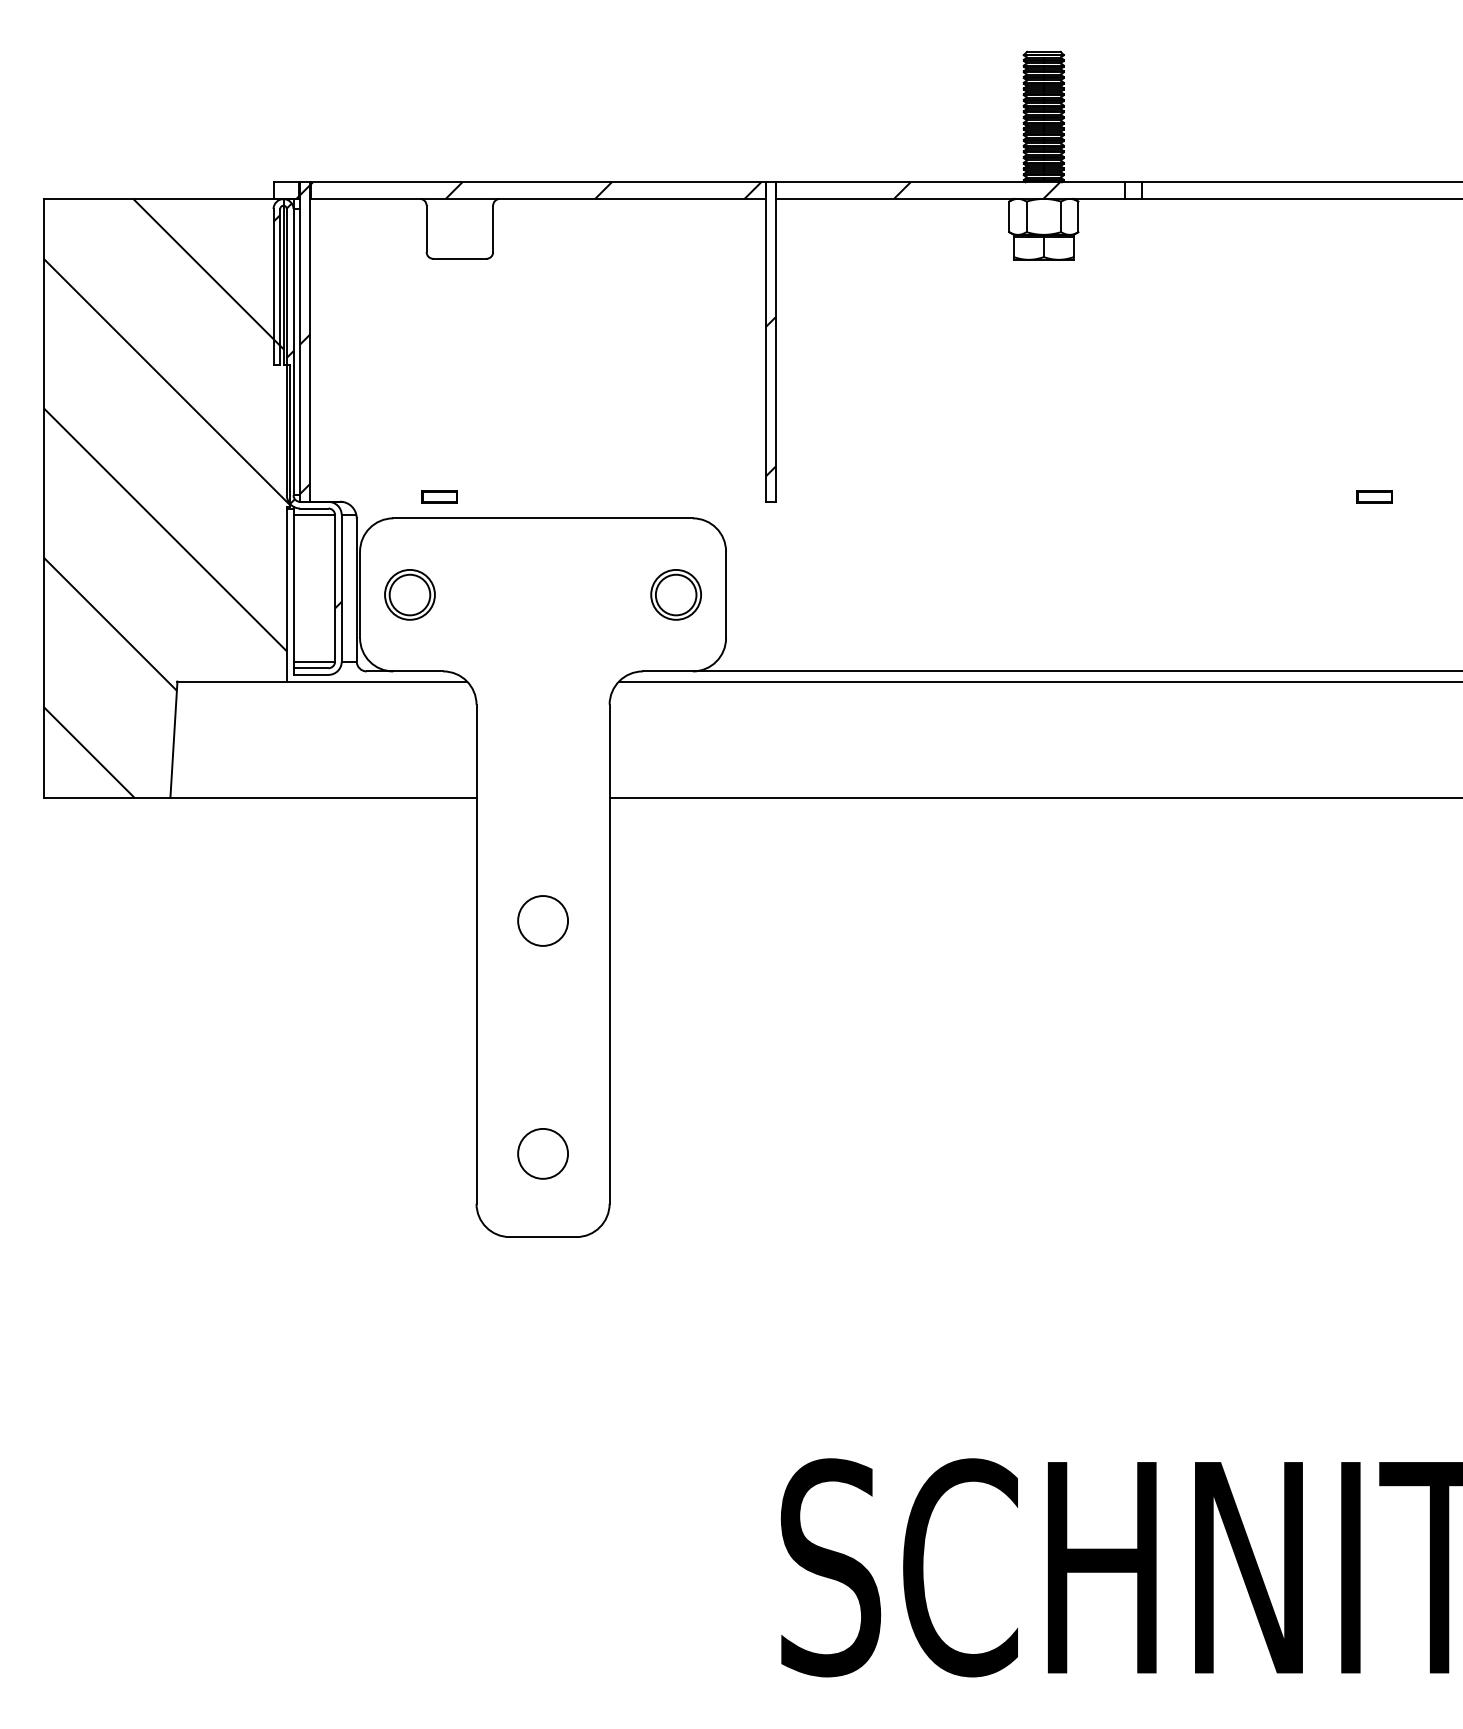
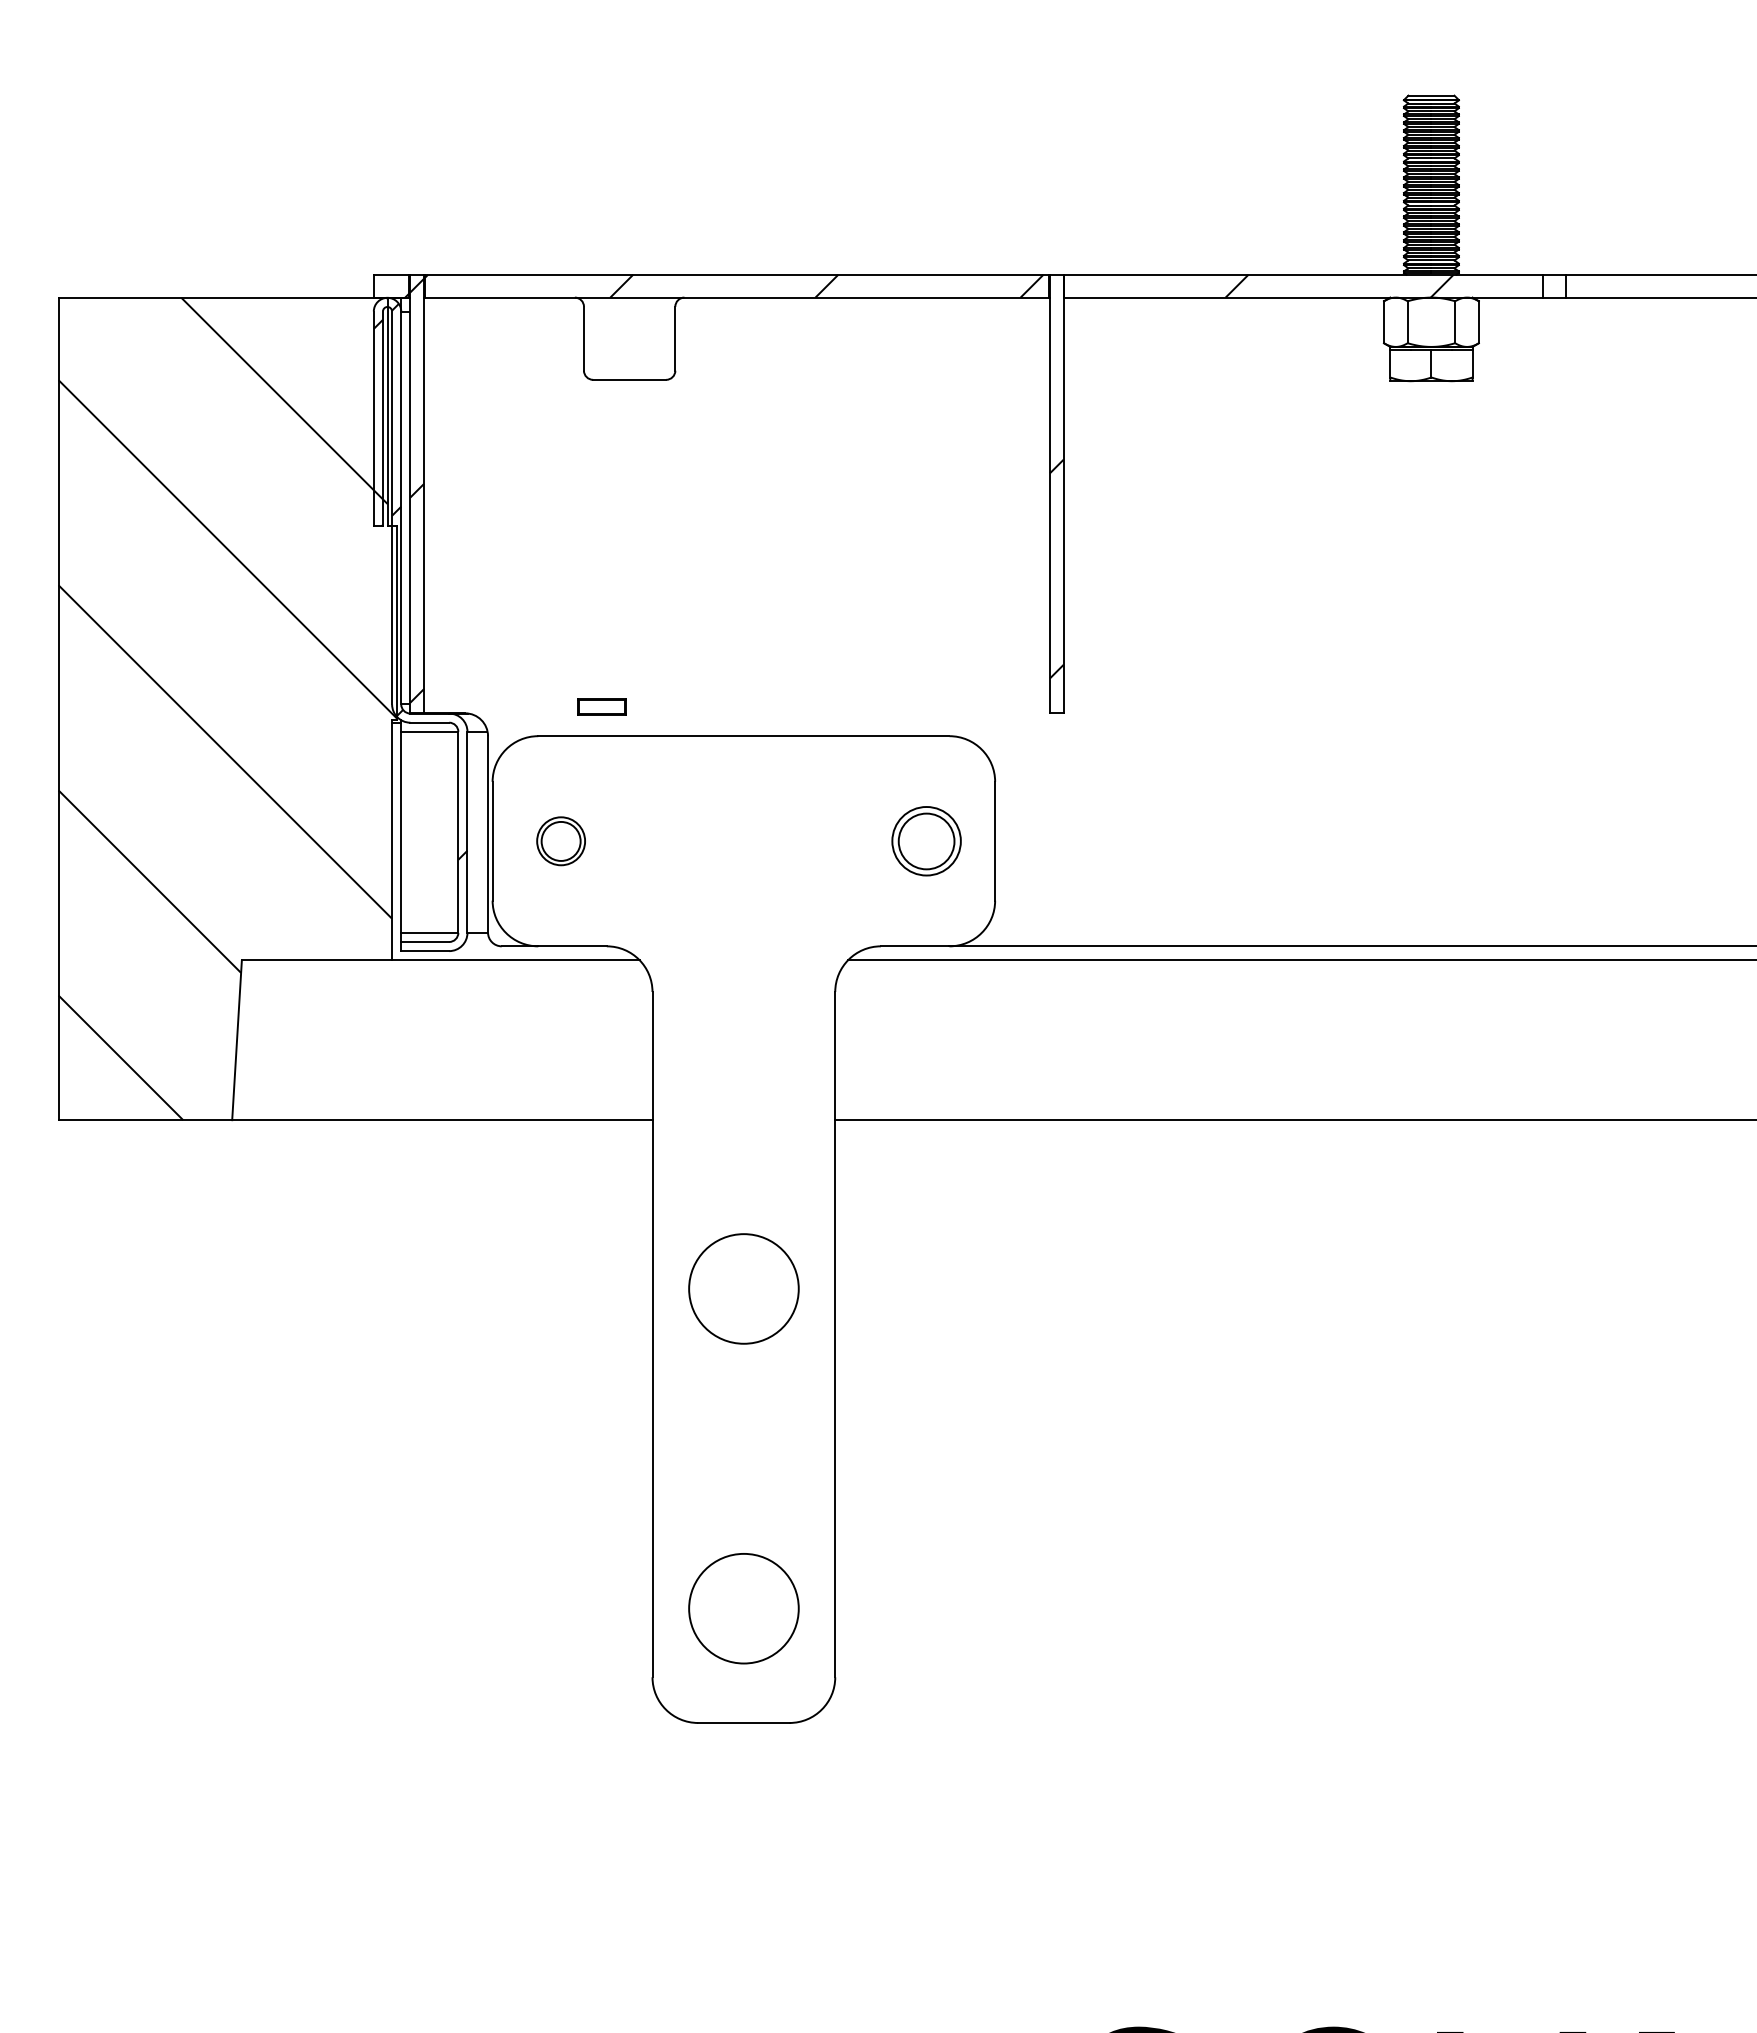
part: (409, 594) -> (560, 840), size x0.7
circle: (542, 920) -> (743, 1288), size x1.6
circle: (542, 1153) -> (743, 1608), size x1.6

